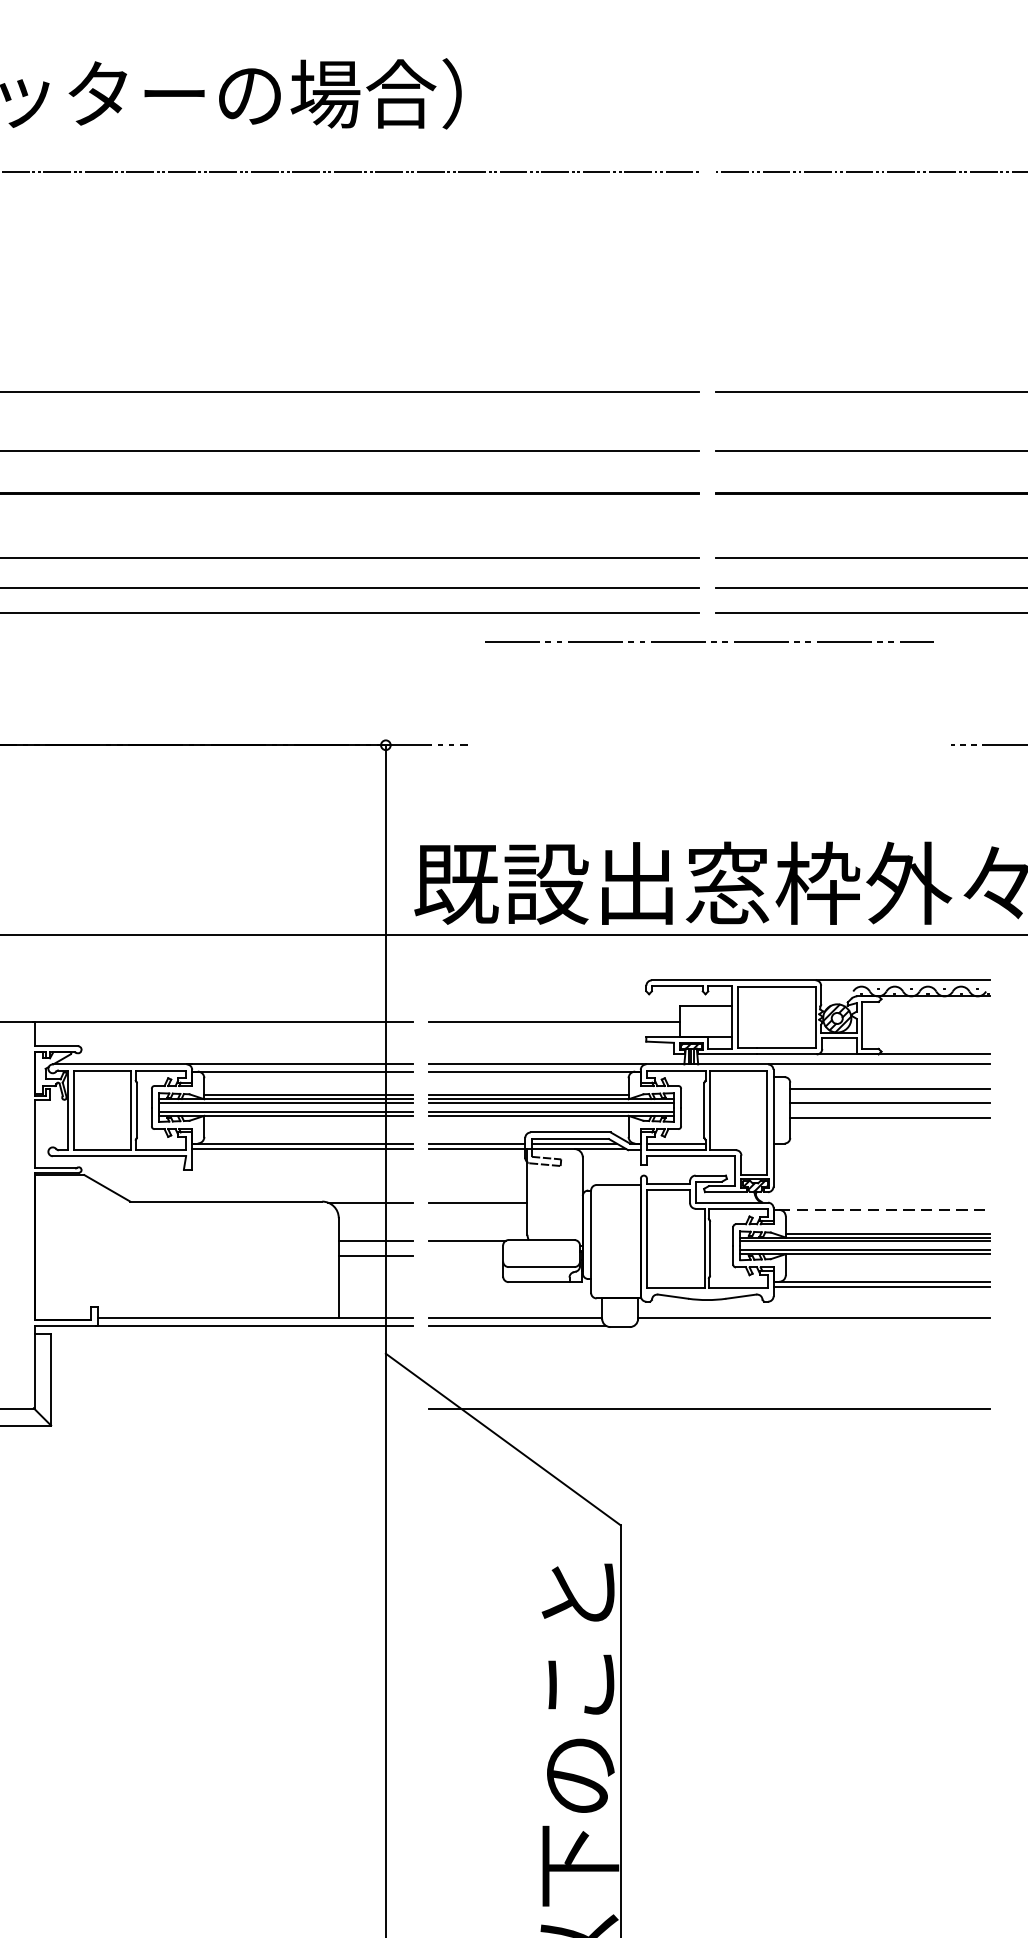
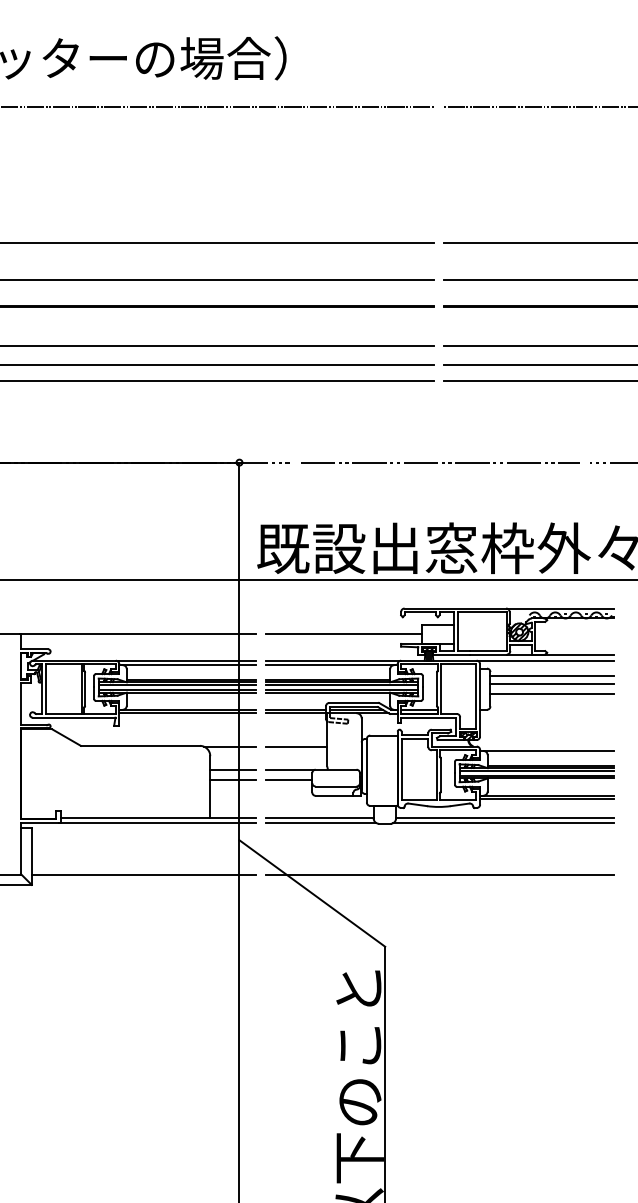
line: (712, 641) -> (442, 462), moved
line: (885, 1210) -> (549, 751), dashed -> solid
line: (466, 1255) -> (289, 779), added
line: (811, 1326) -> (503, 823), added
line: (231, 1408) -> (143, 874), added

